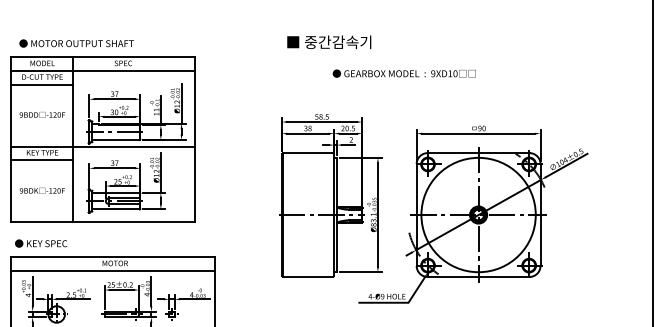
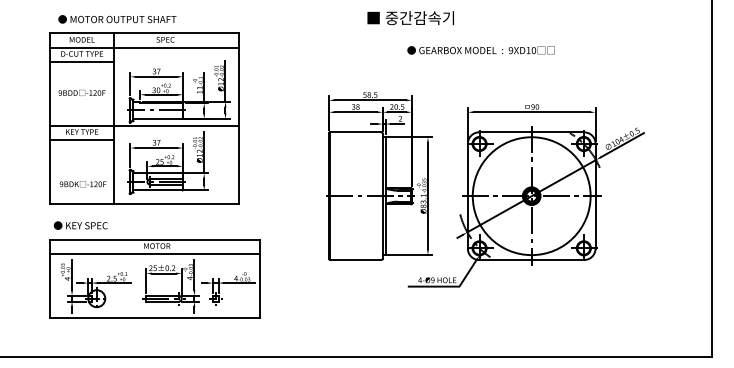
text: (329, 42) -> (410, 18), moved
text: (403, 73) -> (480, 50), moved
text: (41, 191) -> (82, 184), moved

